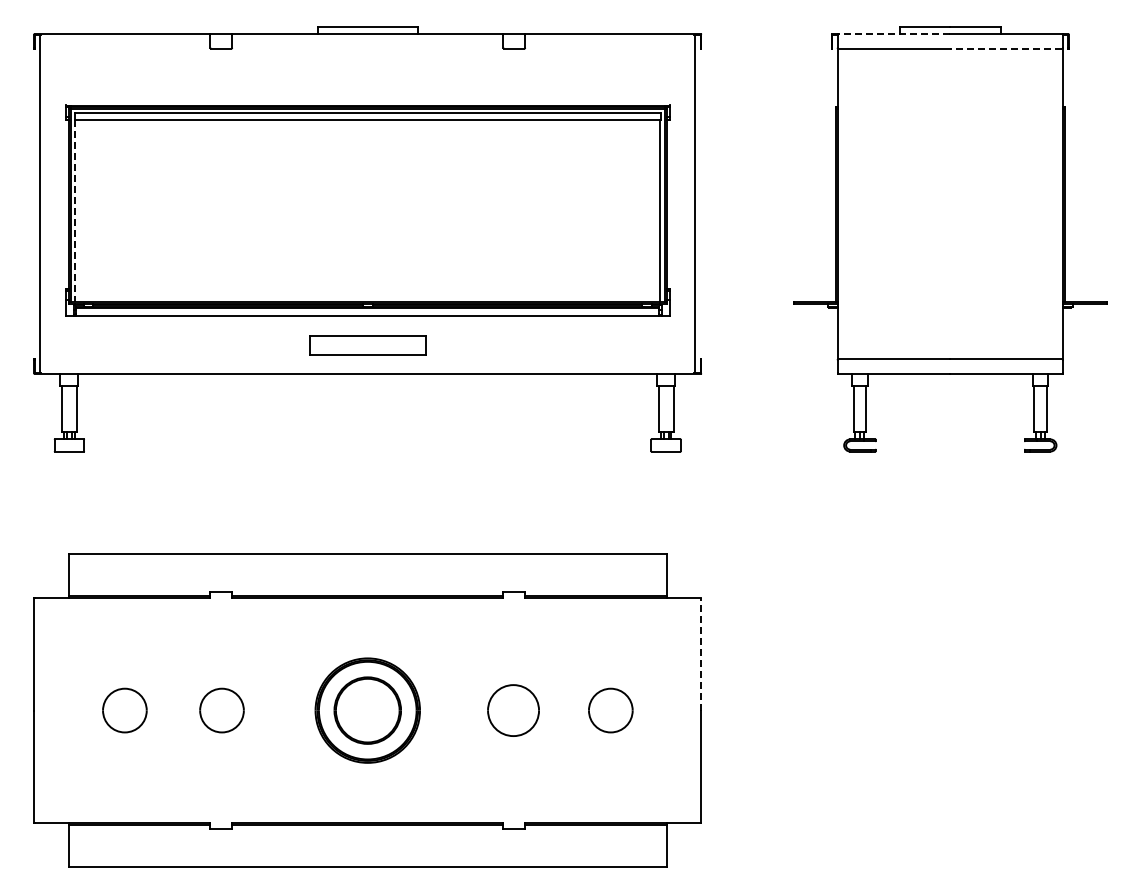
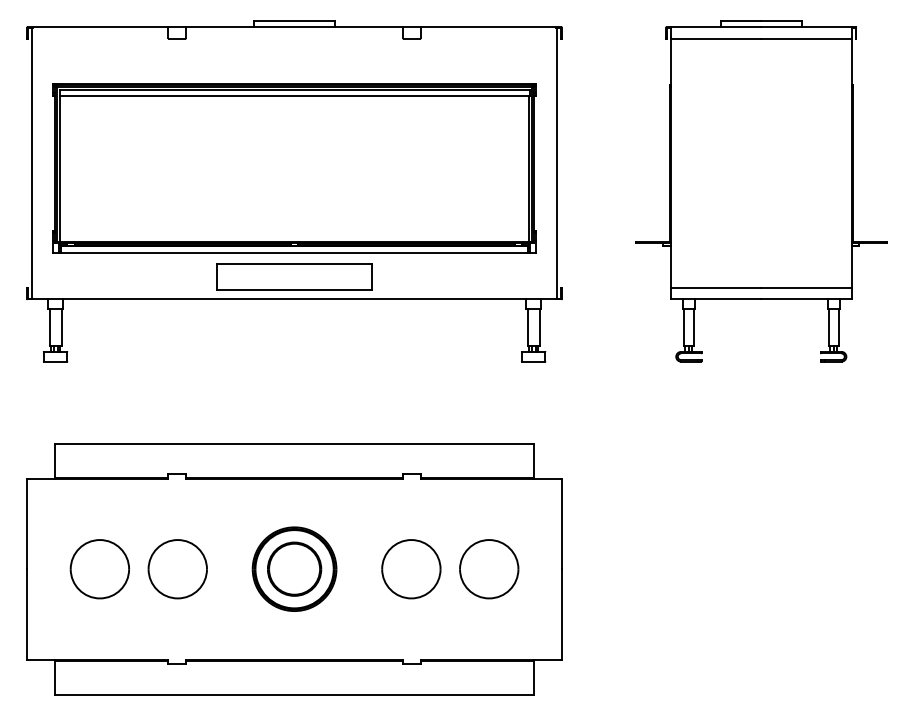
line: (893, 34) -> (715, 27), dashed -> solid
line: (1006, 48) -> (806, 38), dashed -> solid
line: (75, 211) -> (60, 169), dashed -> solid
part: (367, 345) -> (294, 276), size x1.67
line: (701, 653) -> (561, 523), dashed -> solid
part: (124, 710) -> (99, 569), size x1.67
part: (221, 710) -> (177, 569), size x1.67
part: (513, 710) -> (411, 569), size x1.43
part: (610, 710) -> (489, 569), size x1.67

